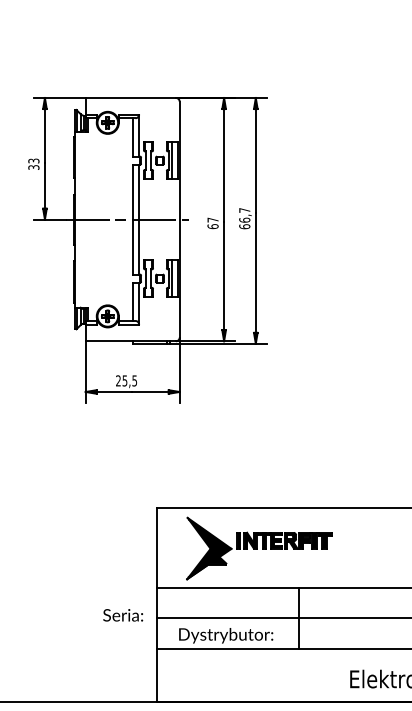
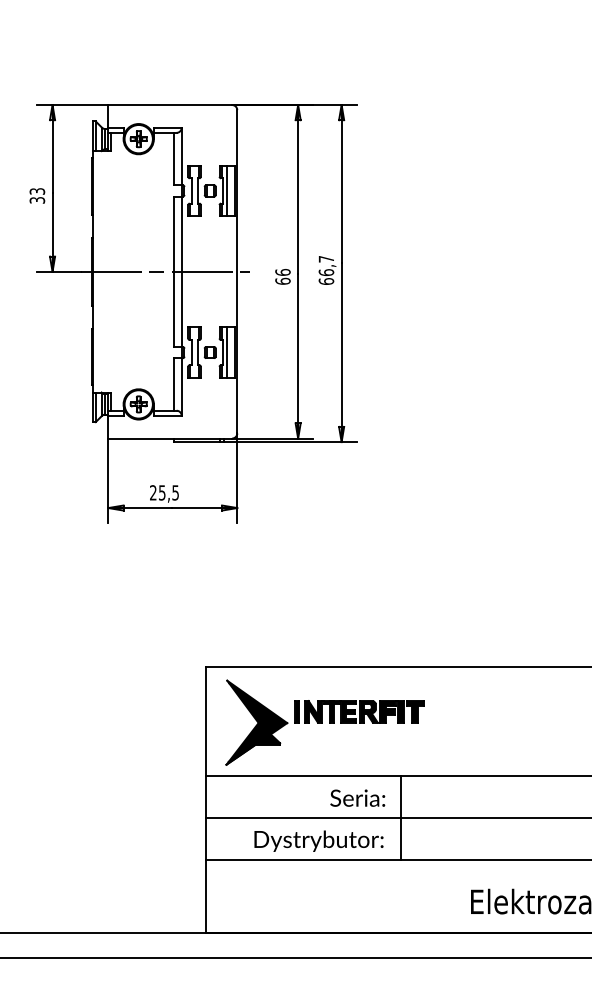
text: (212, 219) -> (282, 271), 67 -> 66
part: (258, 548) -> (324, 722), moved
text: (122, 614) -> (357, 797), moved
text: (225, 635) -> (318, 840), moved

